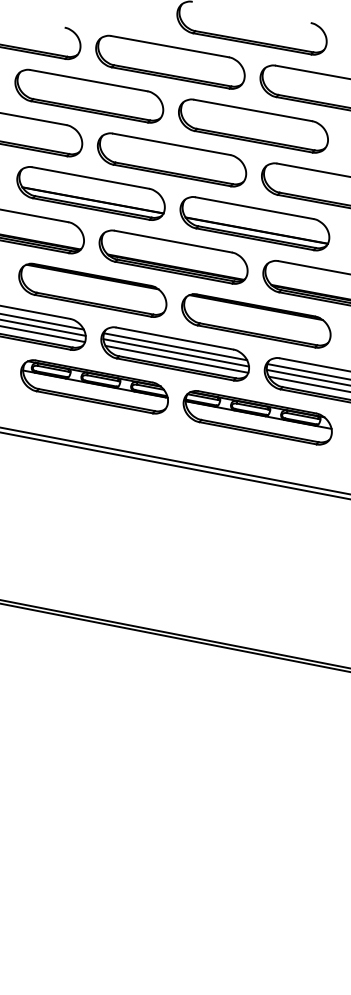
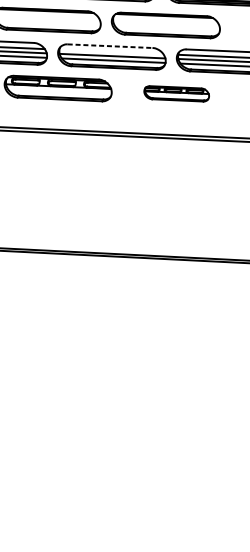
line: (175, 338) -> (110, 46), solid -> dashed
line: (175, 346) -> (111, 51), removed
part: (257, 417) -> (176, 93), size x0.6

